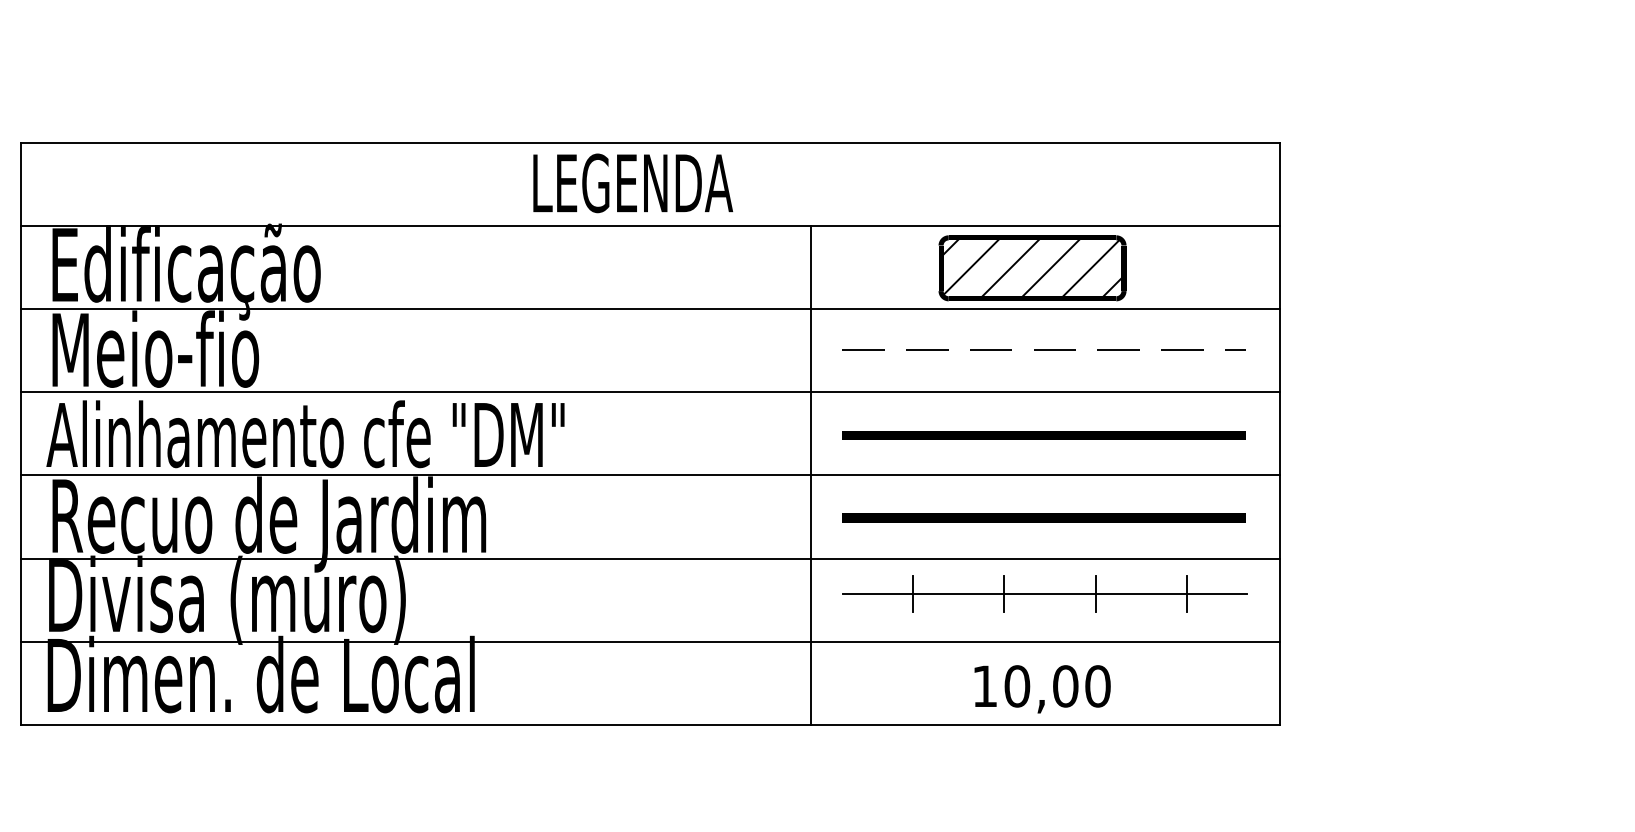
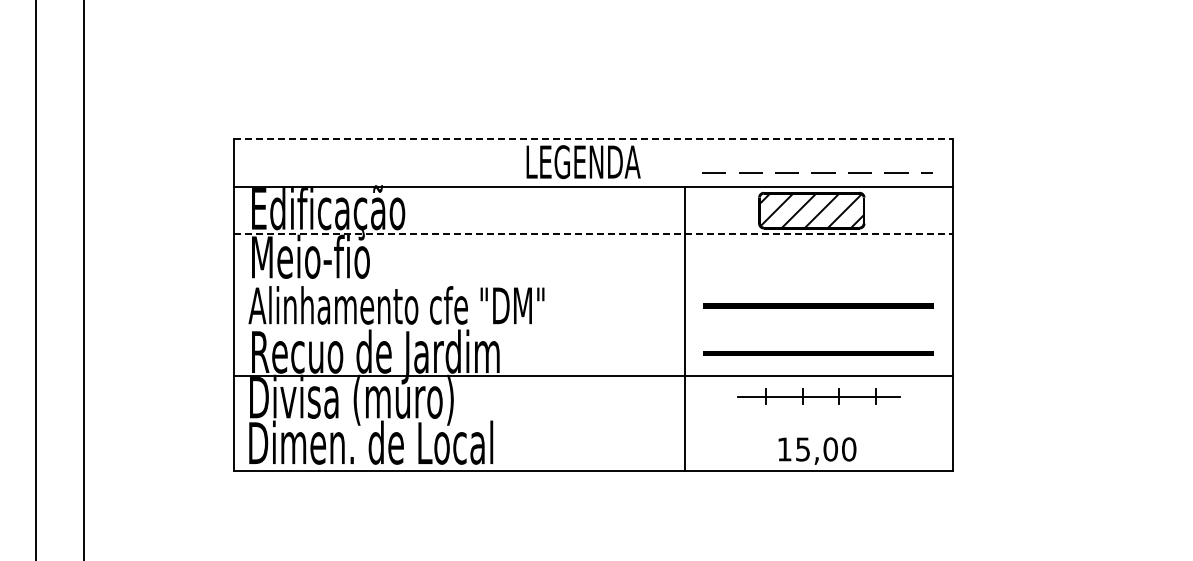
line: (650, 143) -> (593, 139), solid -> dashed
line: (650, 308) -> (593, 233), solid -> dashed
line: (1044, 348) -> (817, 172), moved
line: (648, 392) -> (592, 281), removed
line: (648, 474) -> (592, 328), removed
part: (1044, 593) -> (818, 396), size x0.7
line: (648, 640) -> (592, 423), removed
text: (1016, 686) -> (802, 449), 10,00 -> 15,00

